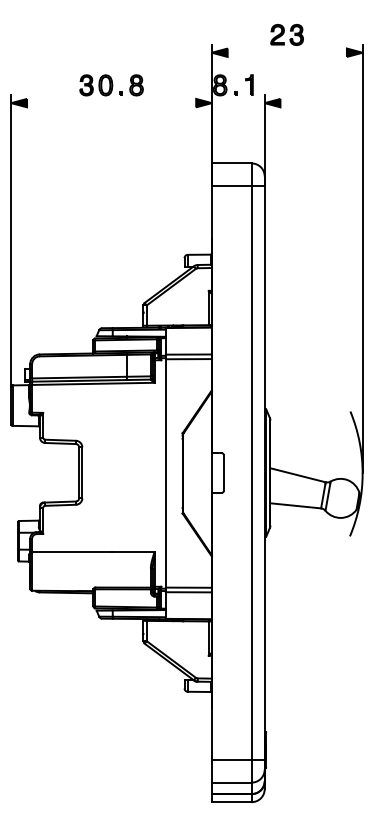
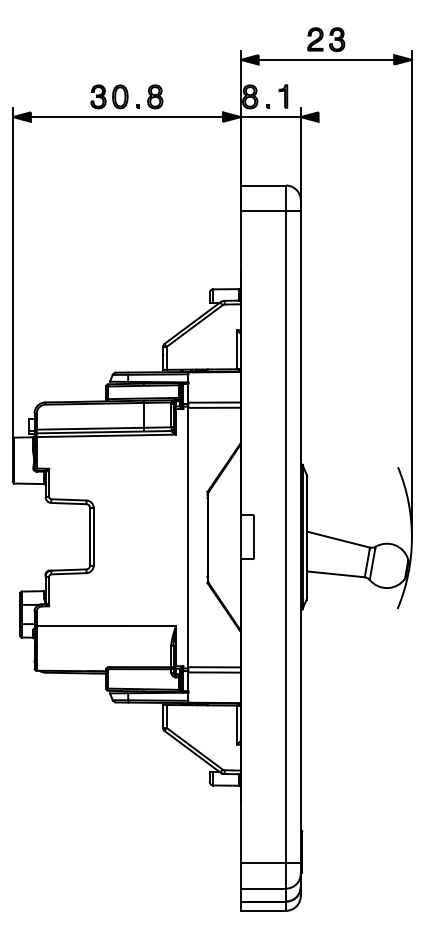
line: (286, 52) -> (325, 59), added
line: (111, 103) -> (126, 117), added
line: (237, 103) -> (269, 117), added

